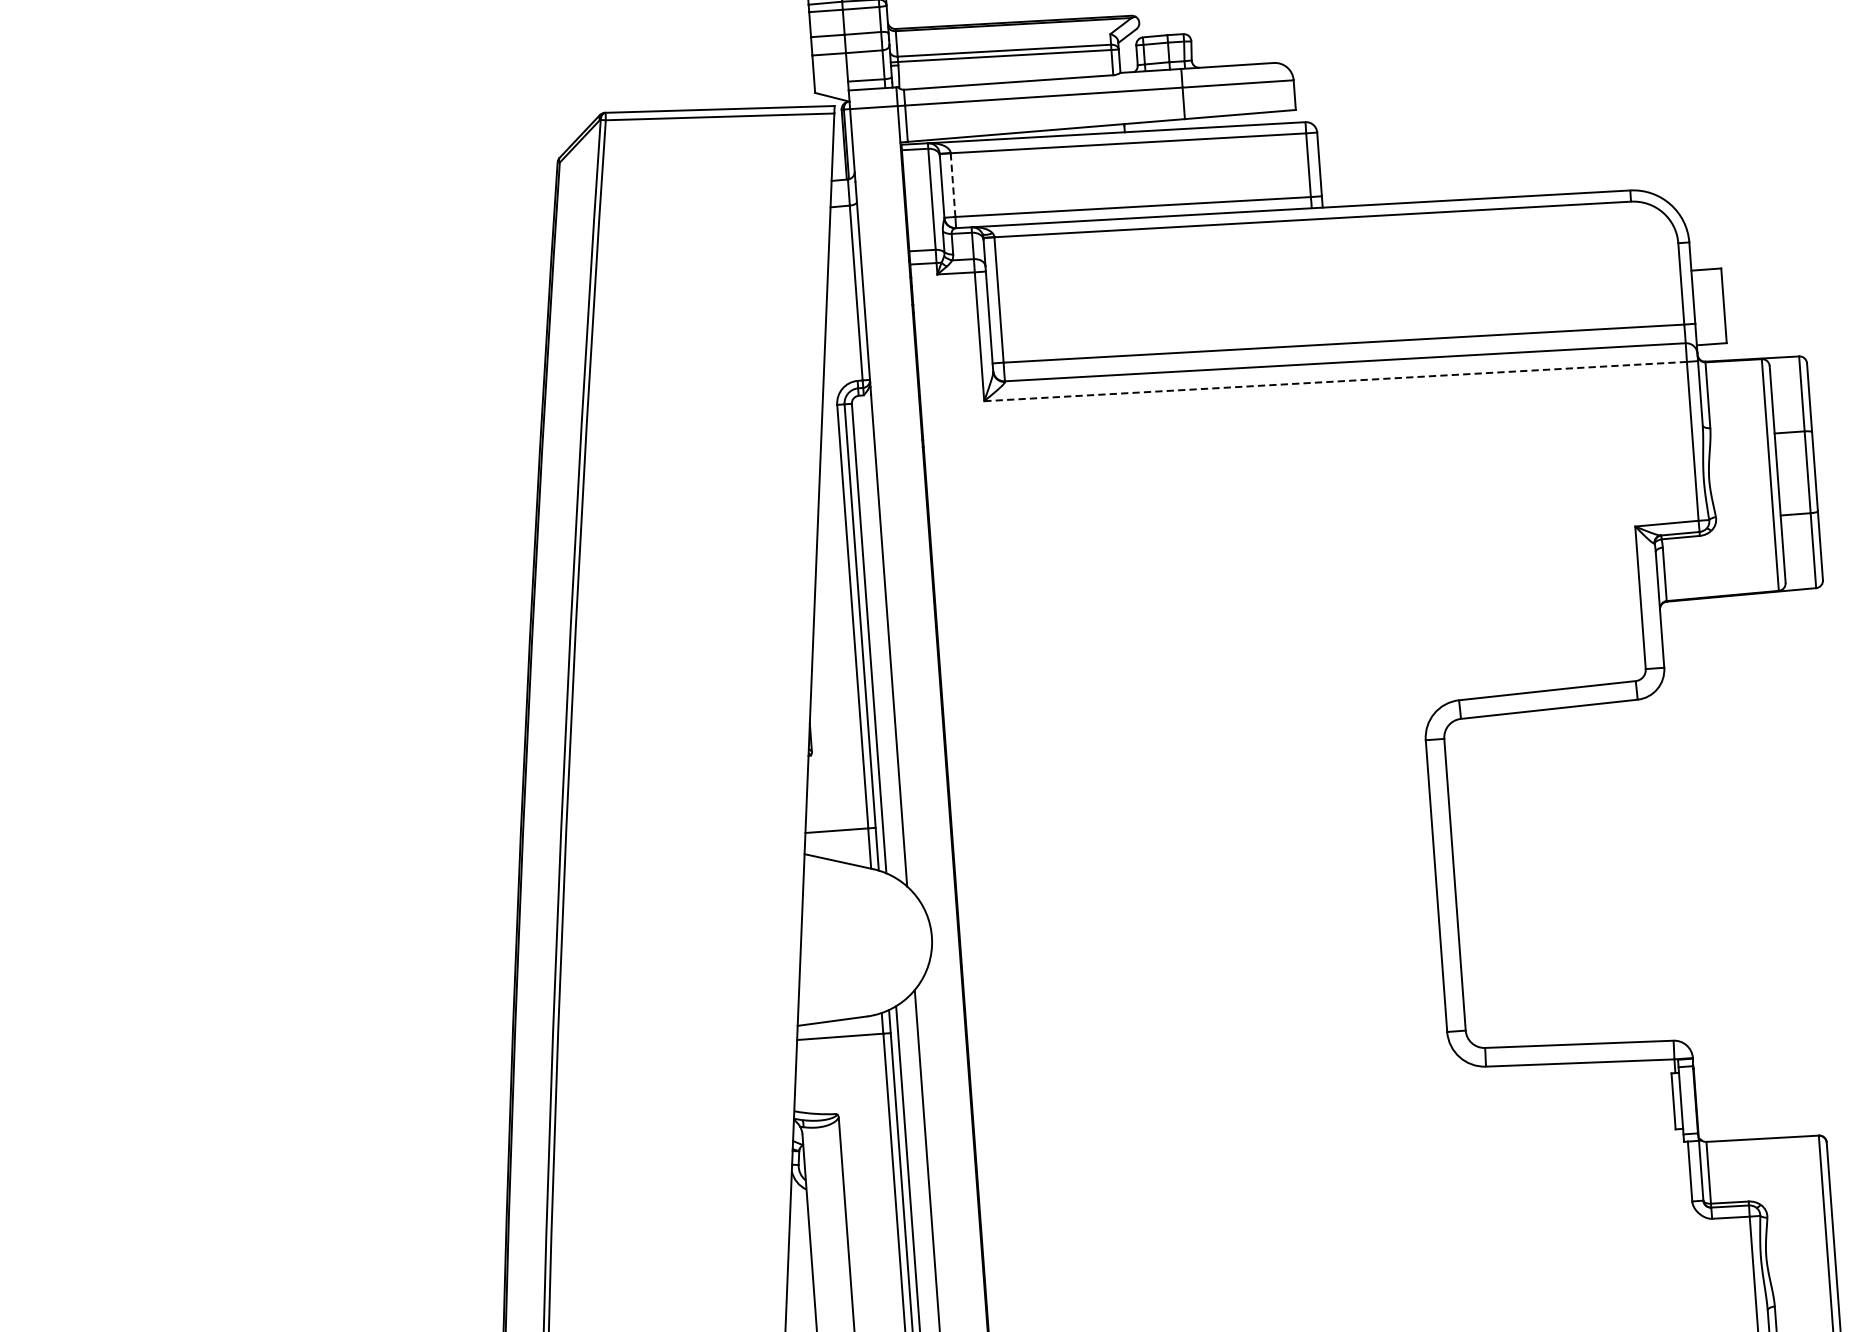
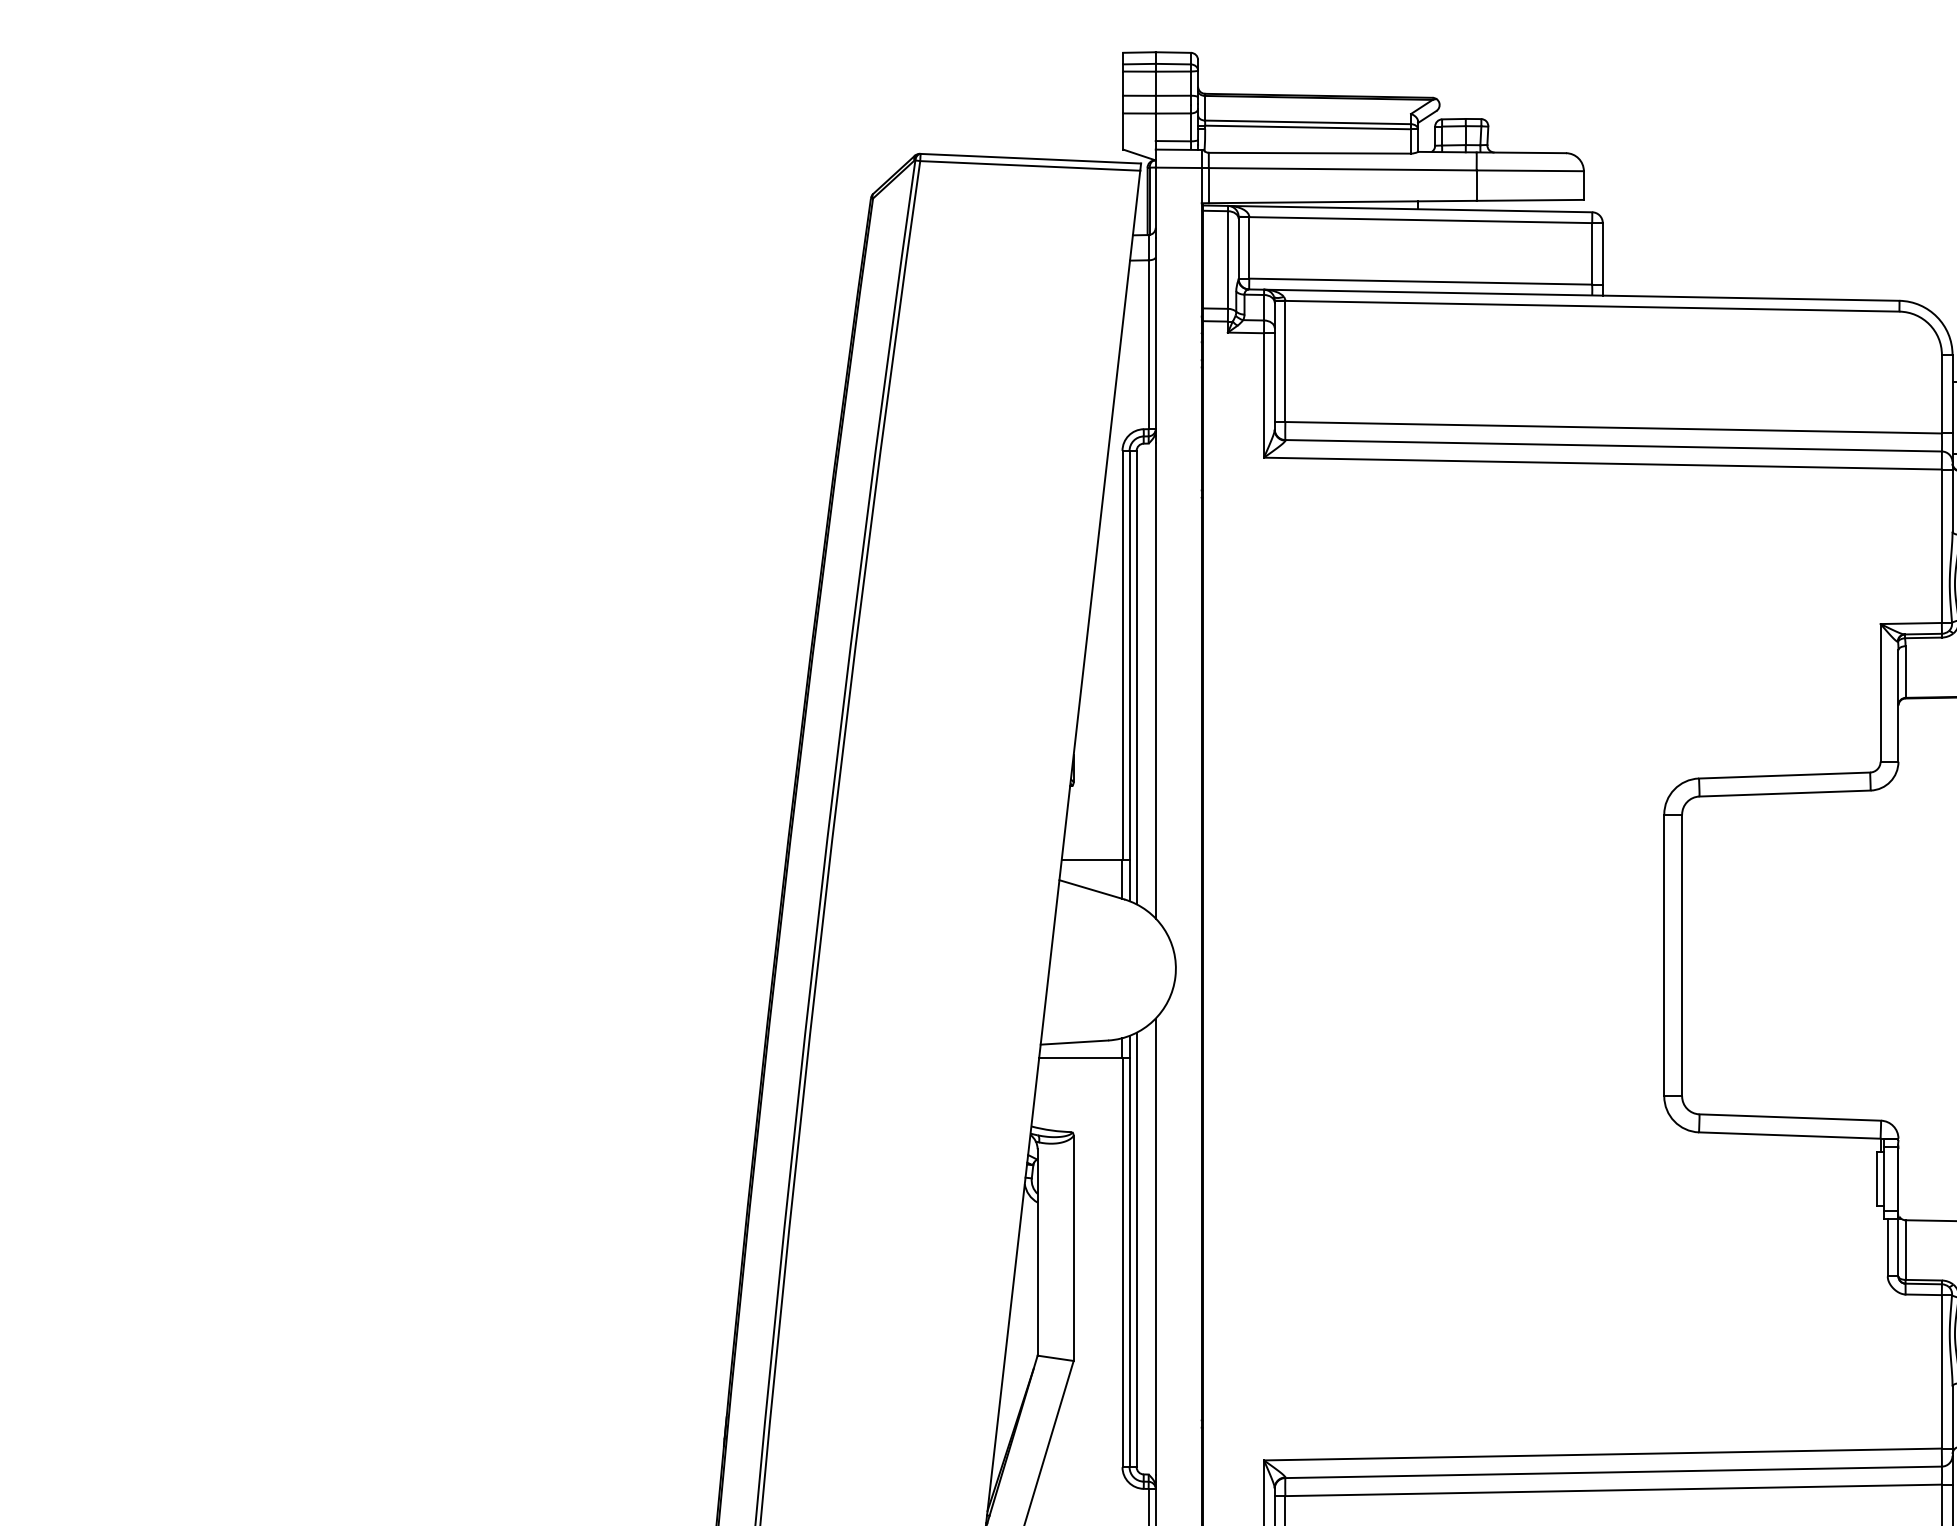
line: (953, 184) -> (1249, 247), dashed -> solid
line: (1335, 381) -> (1602, 463), dashed -> solid

